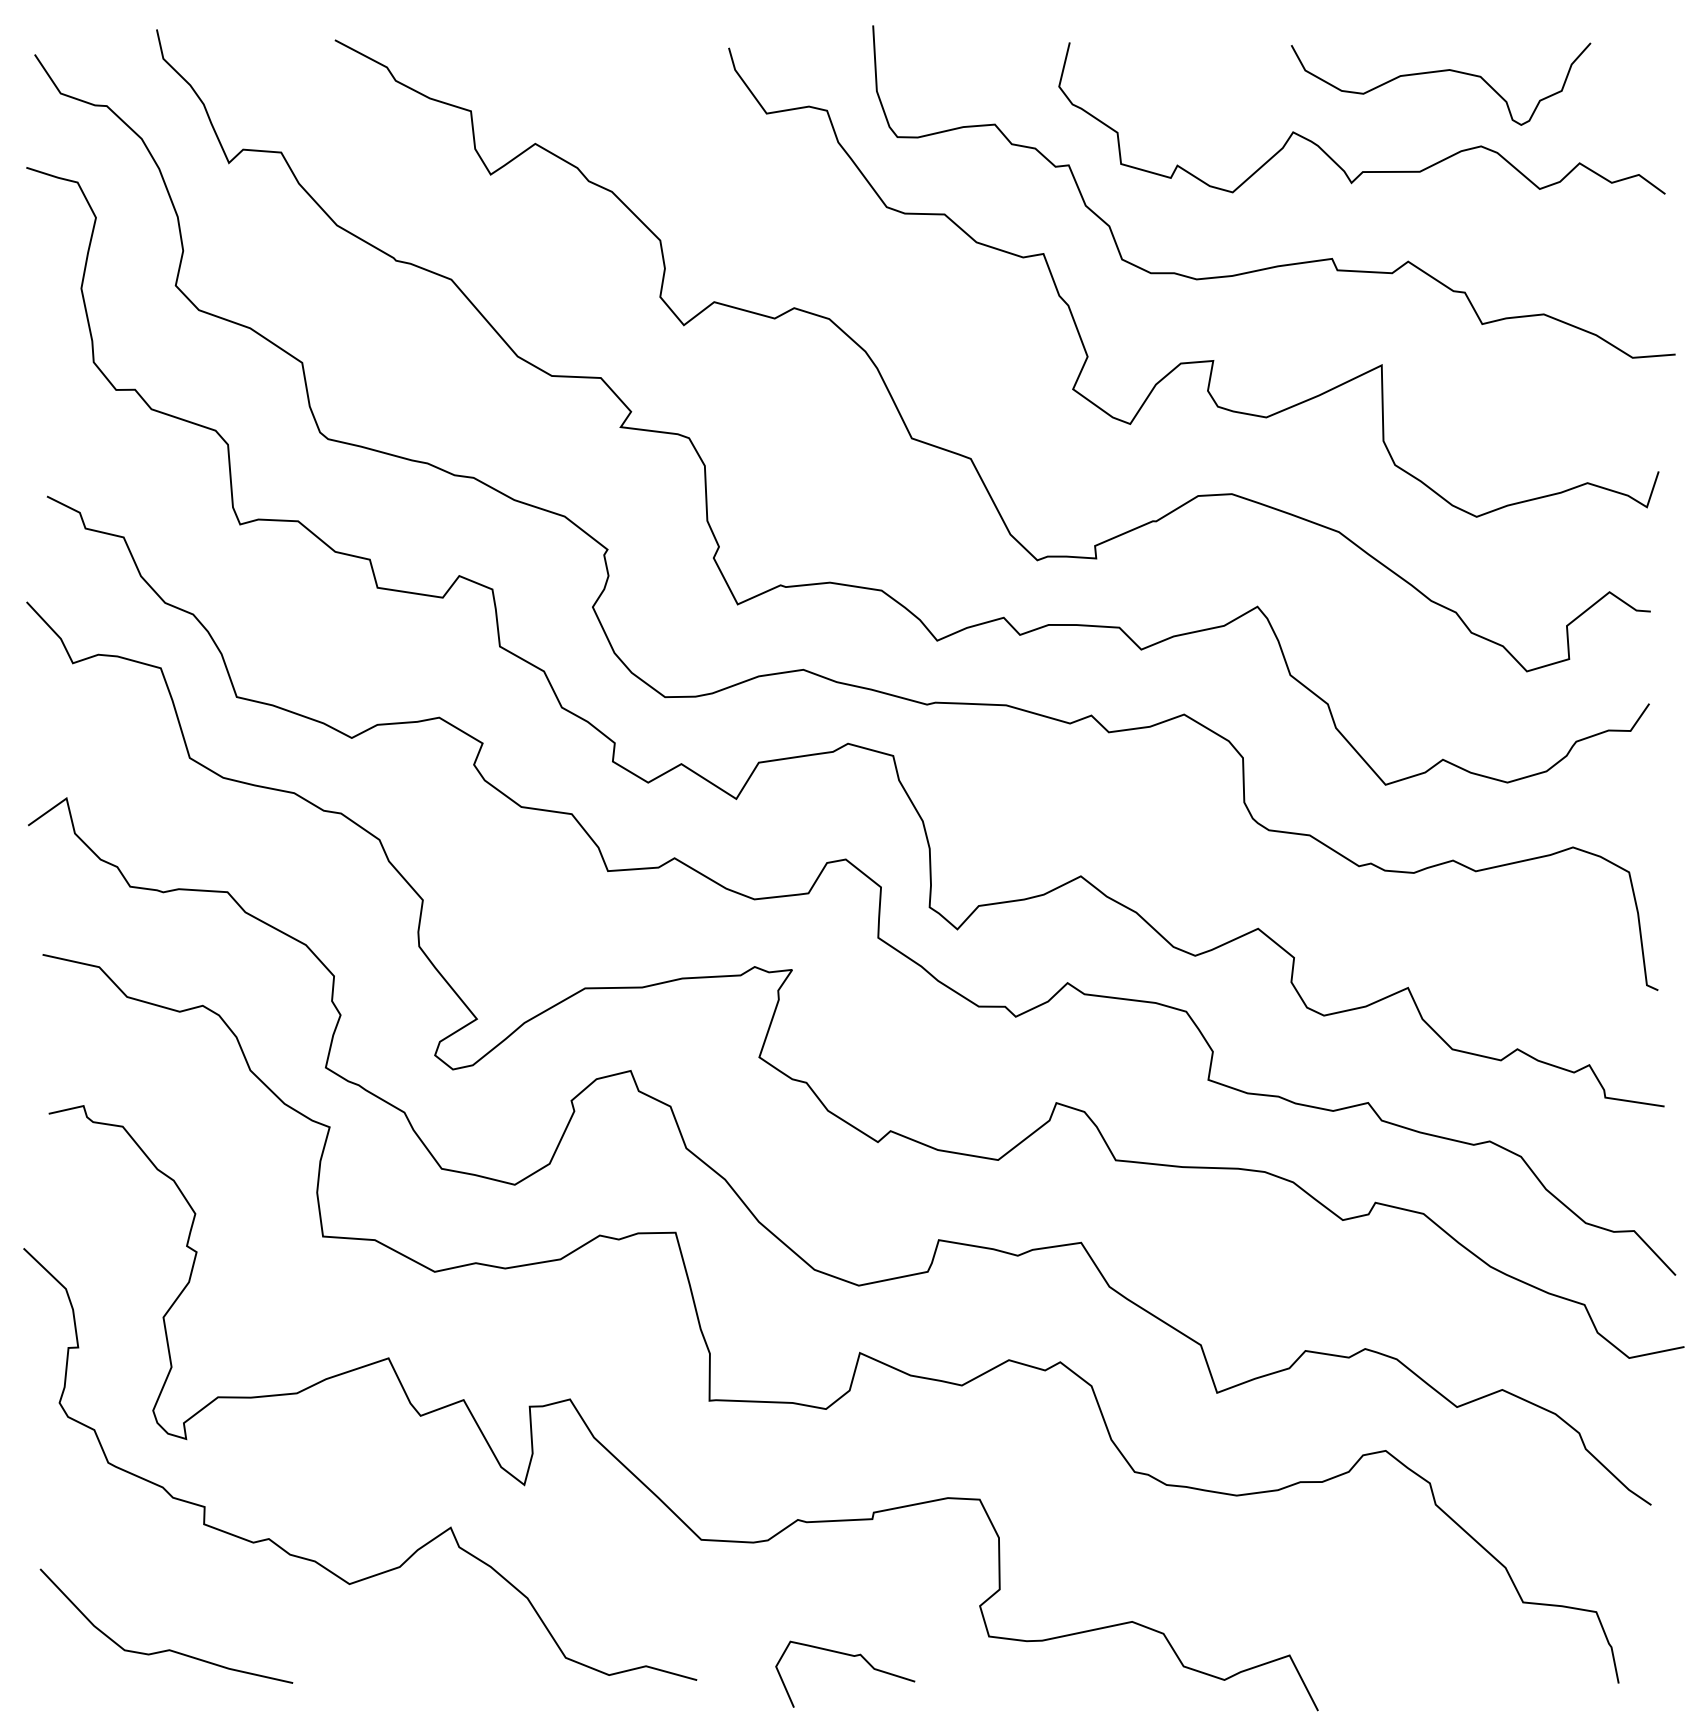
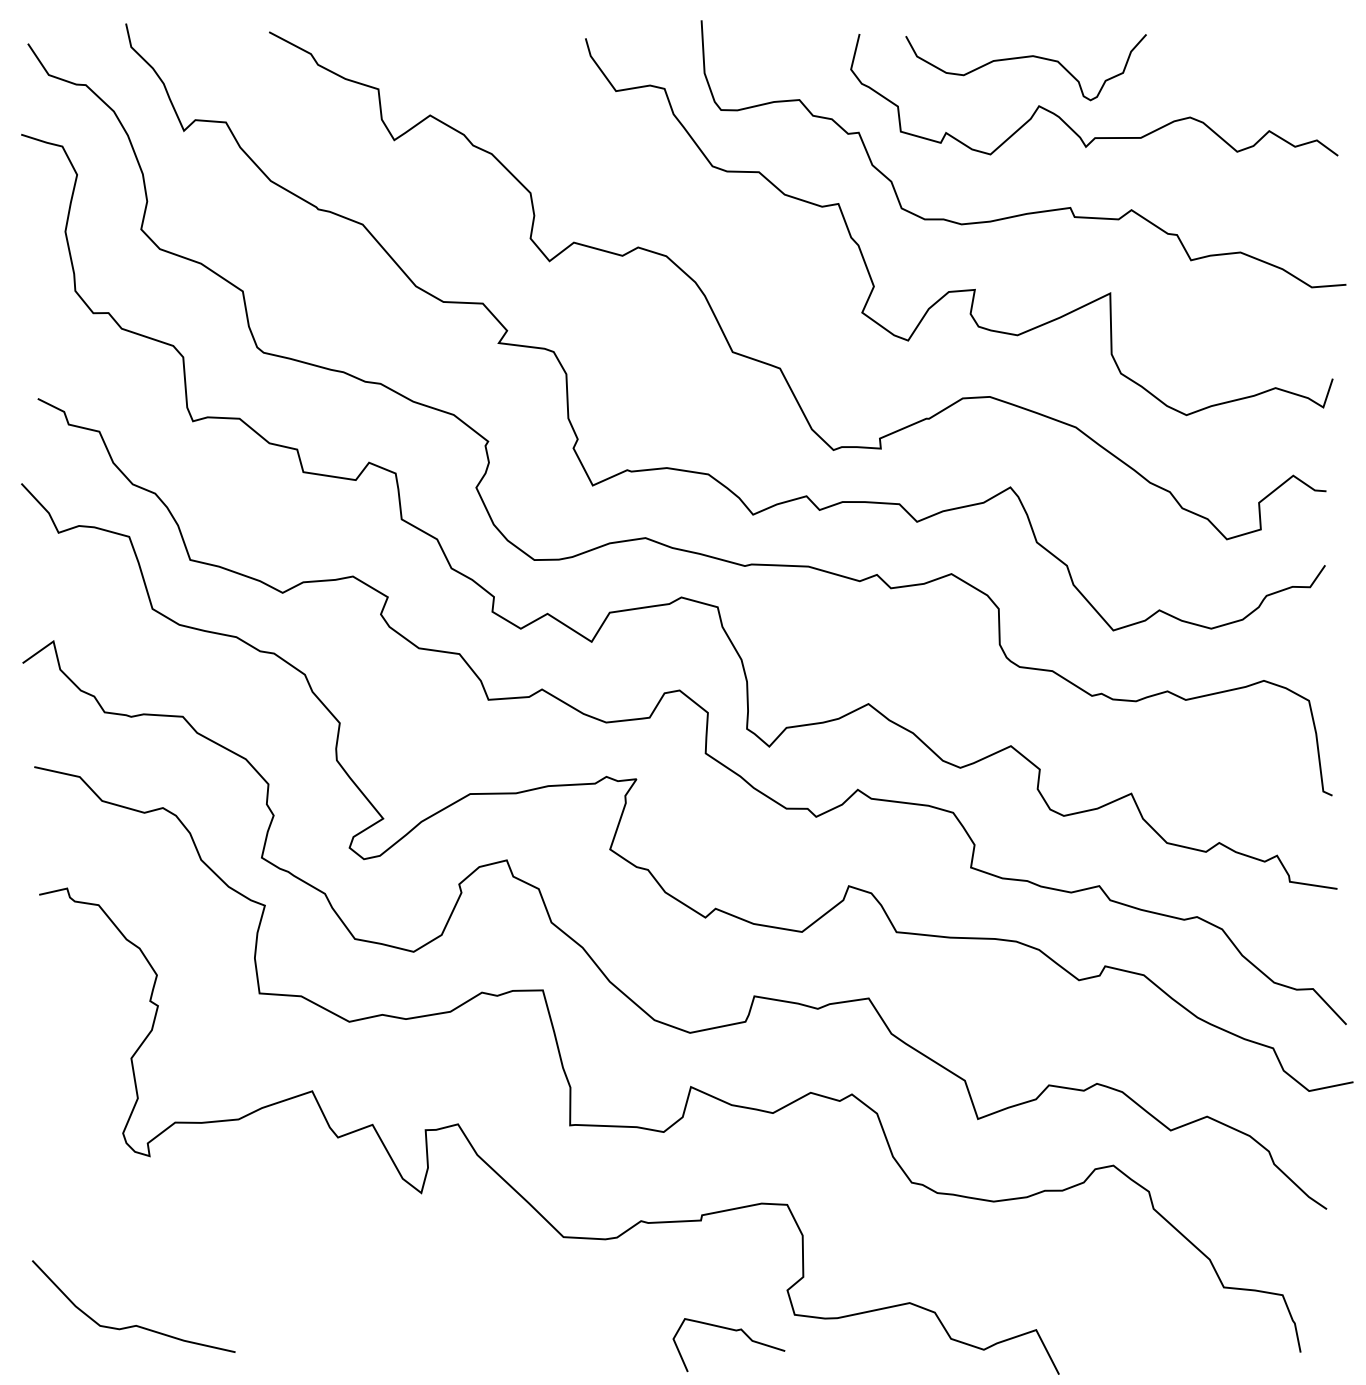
curve: (1439, 72) -> (1024, 58), moved
curve: (416, 1549) -> (334, 1244), removed
curve: (850, 1656) -> (733, 1330), moved

